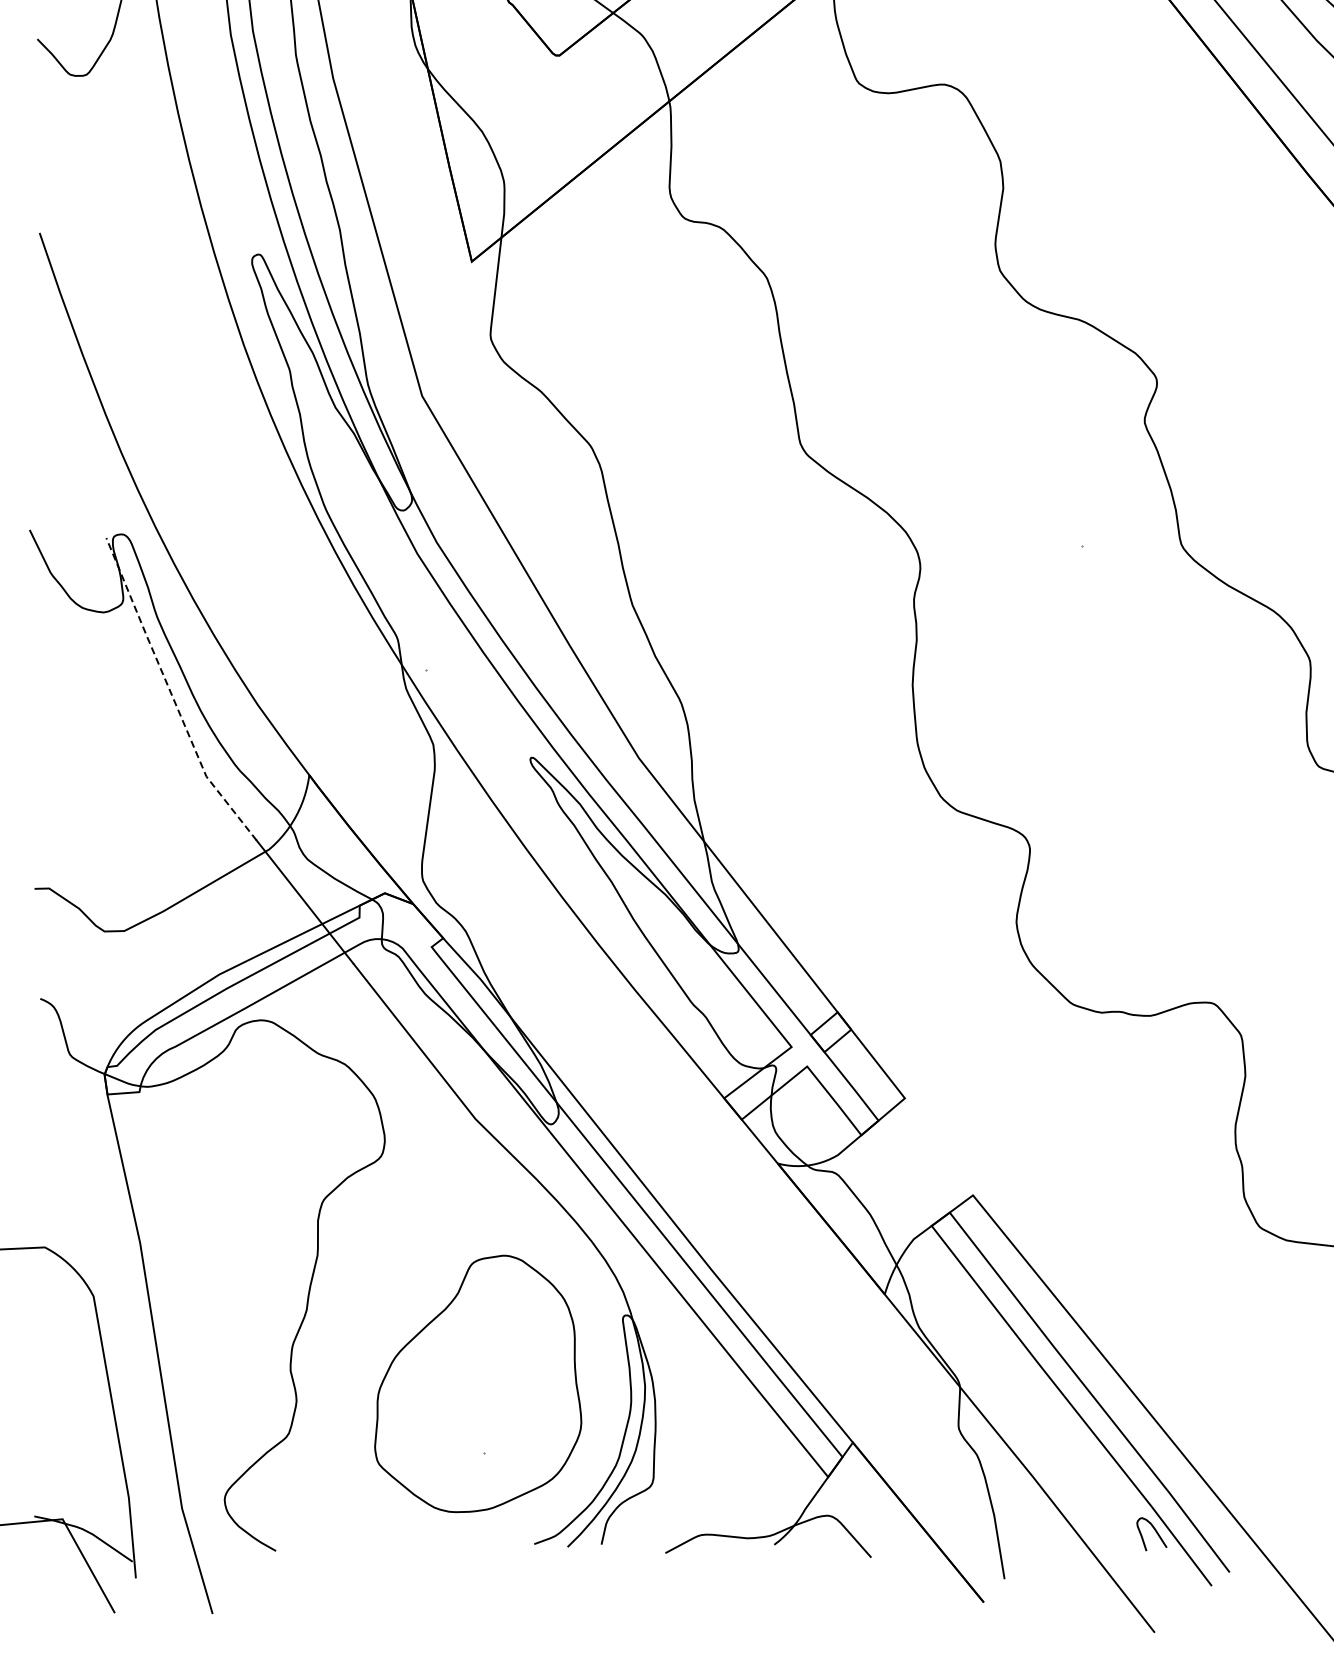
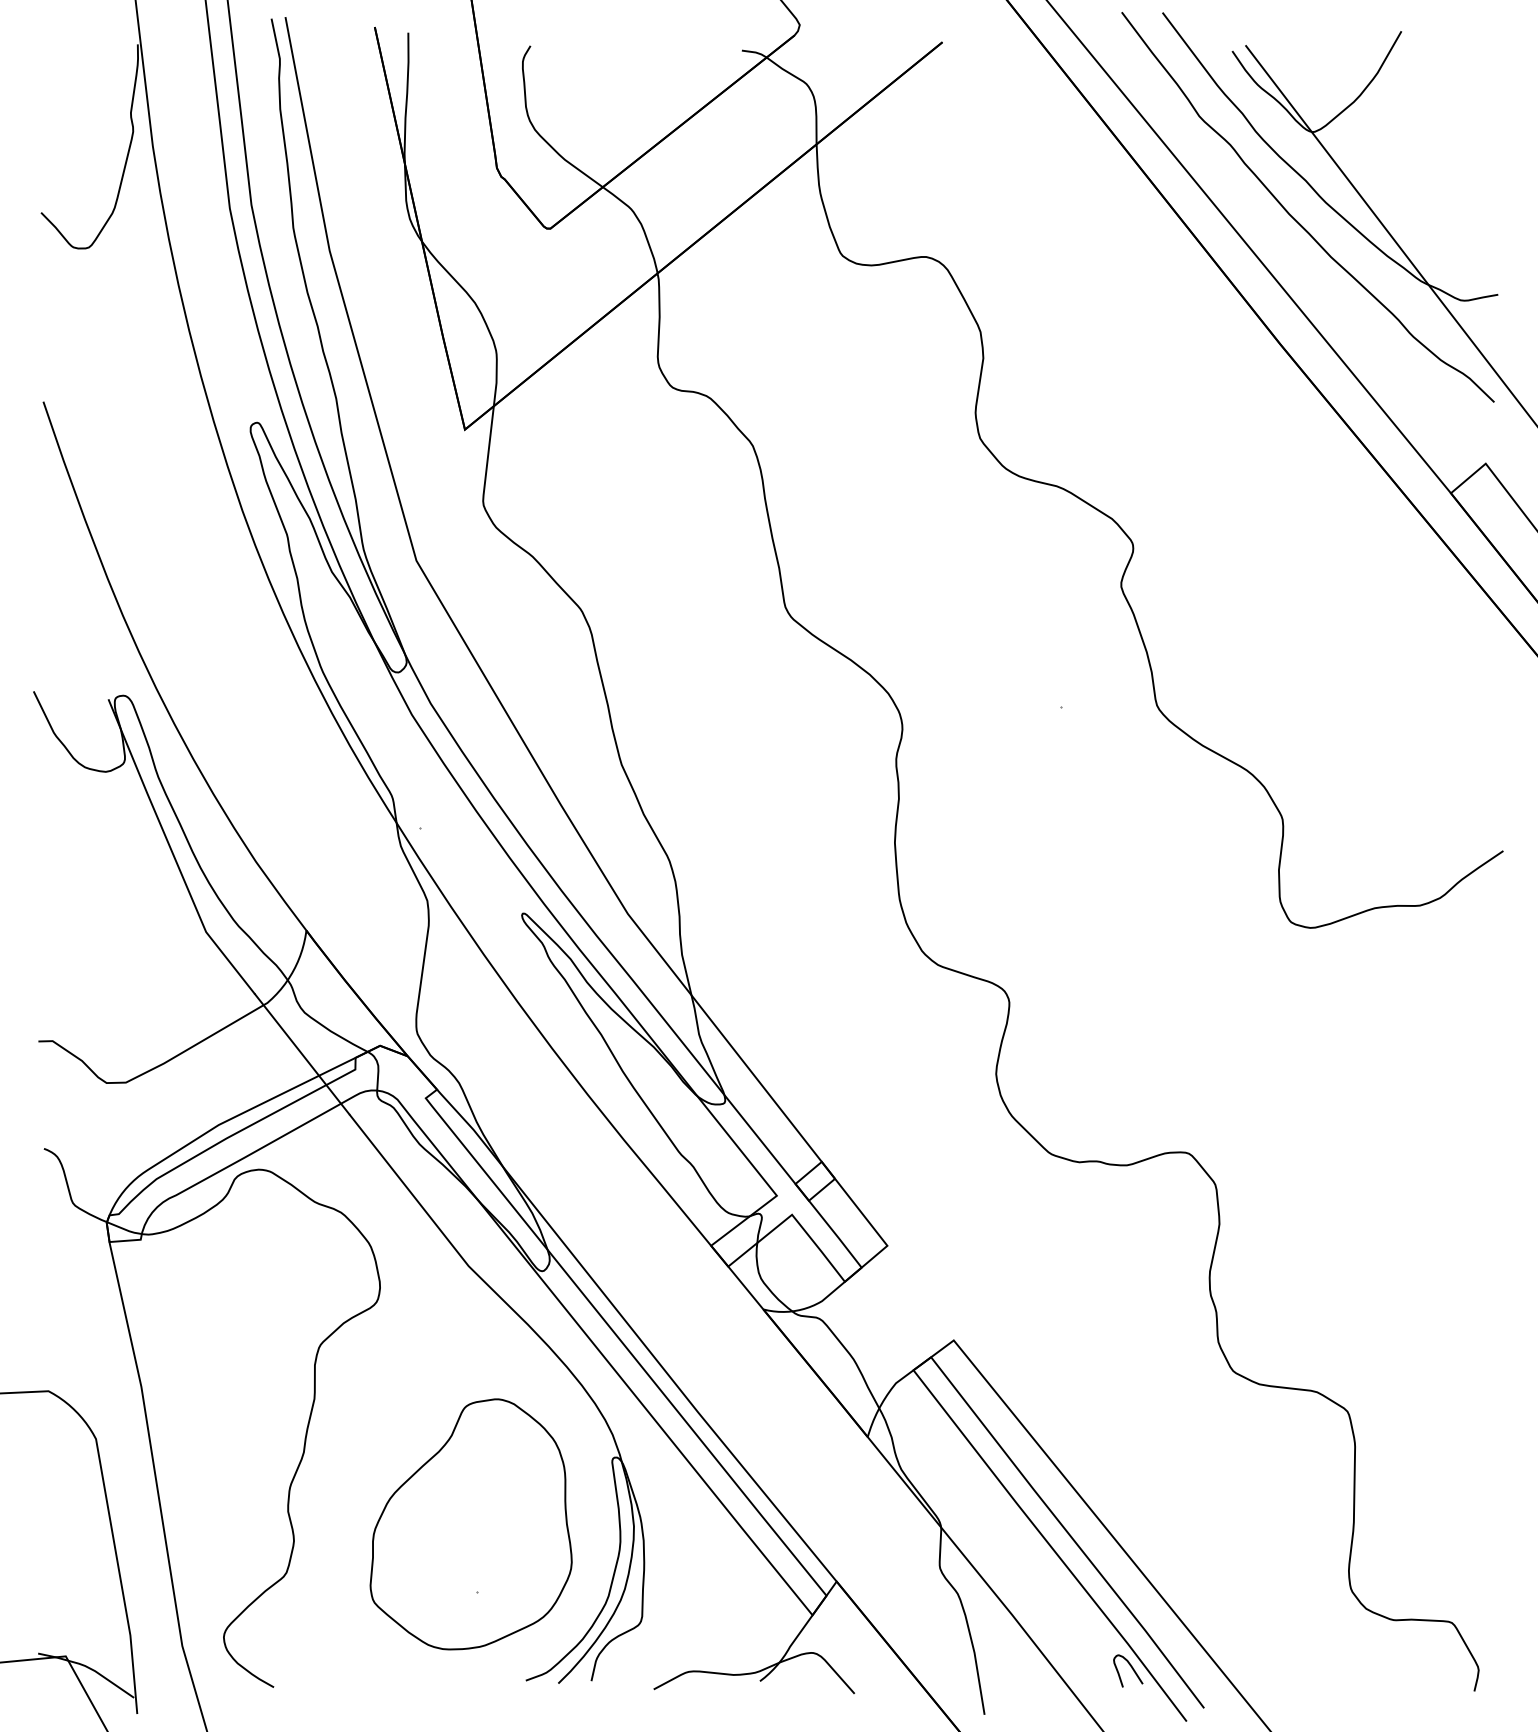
line: (172, 695) -> (172, 852), dashed -> solid

